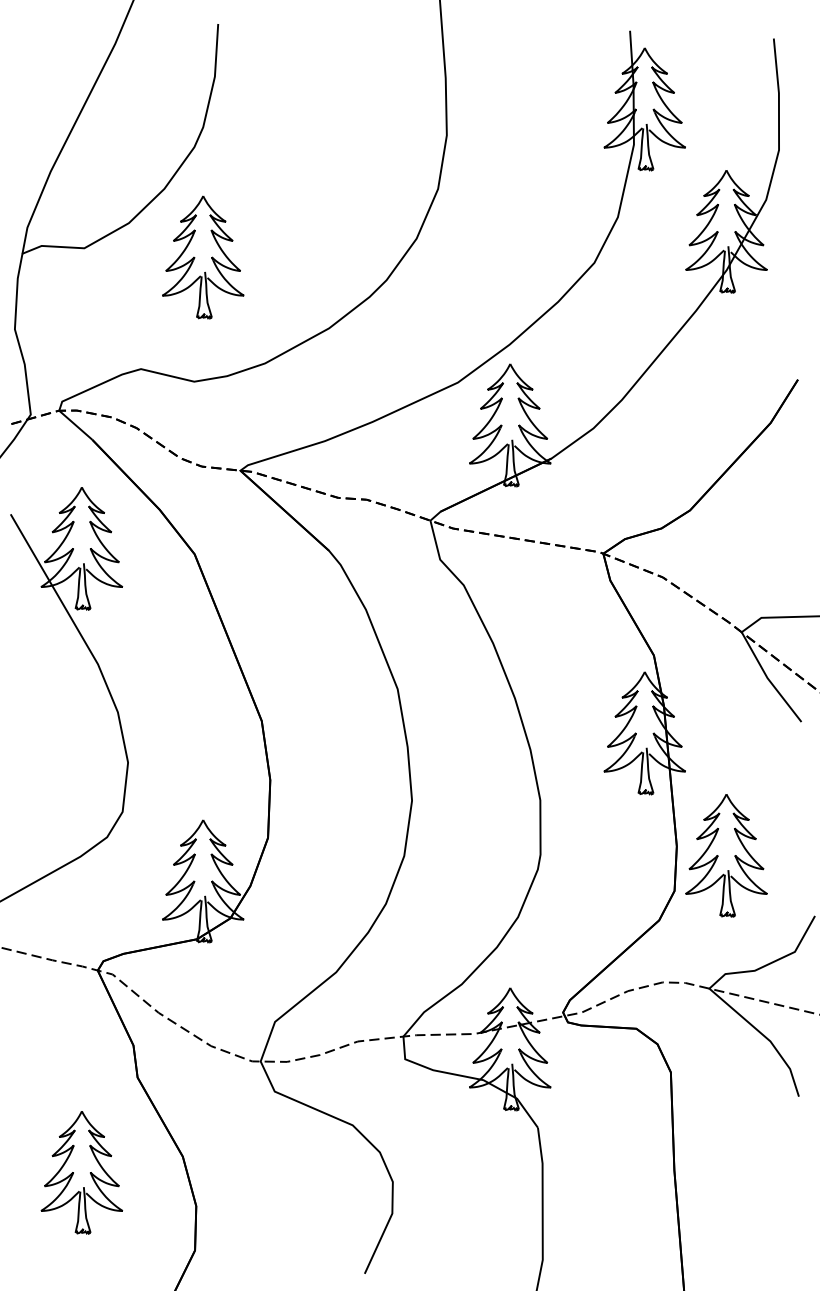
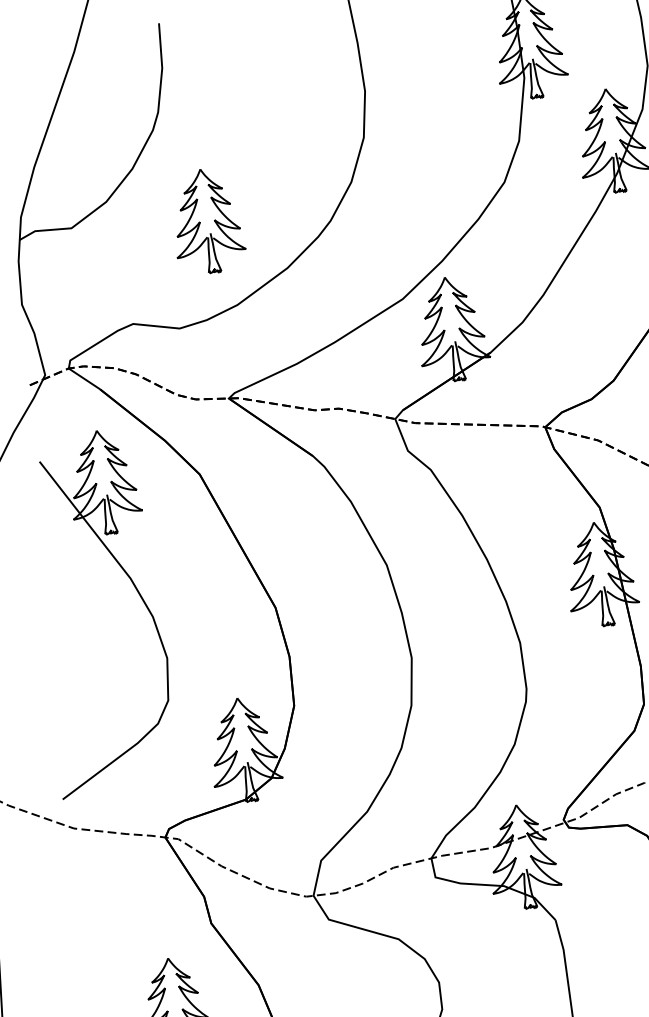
part: (203, 257) -> (207, 221), moved

